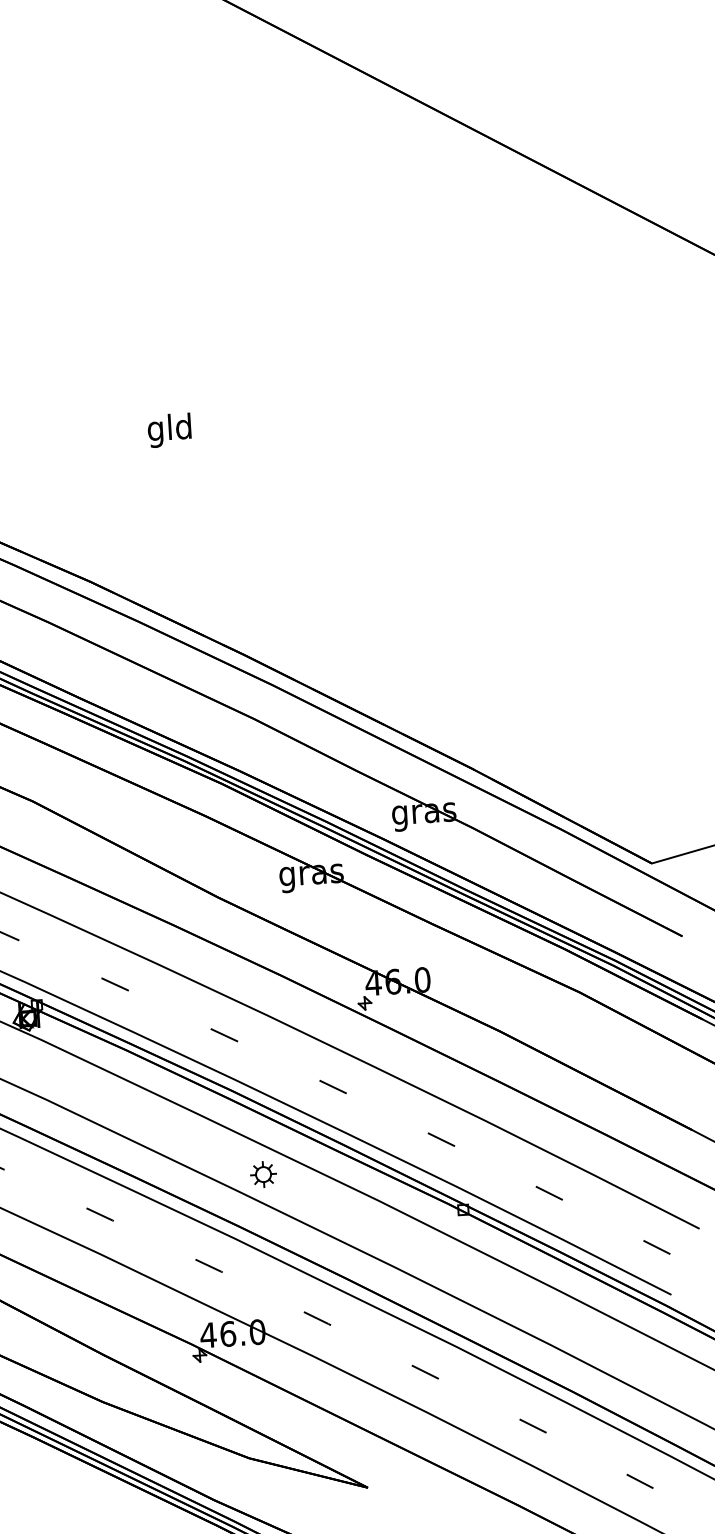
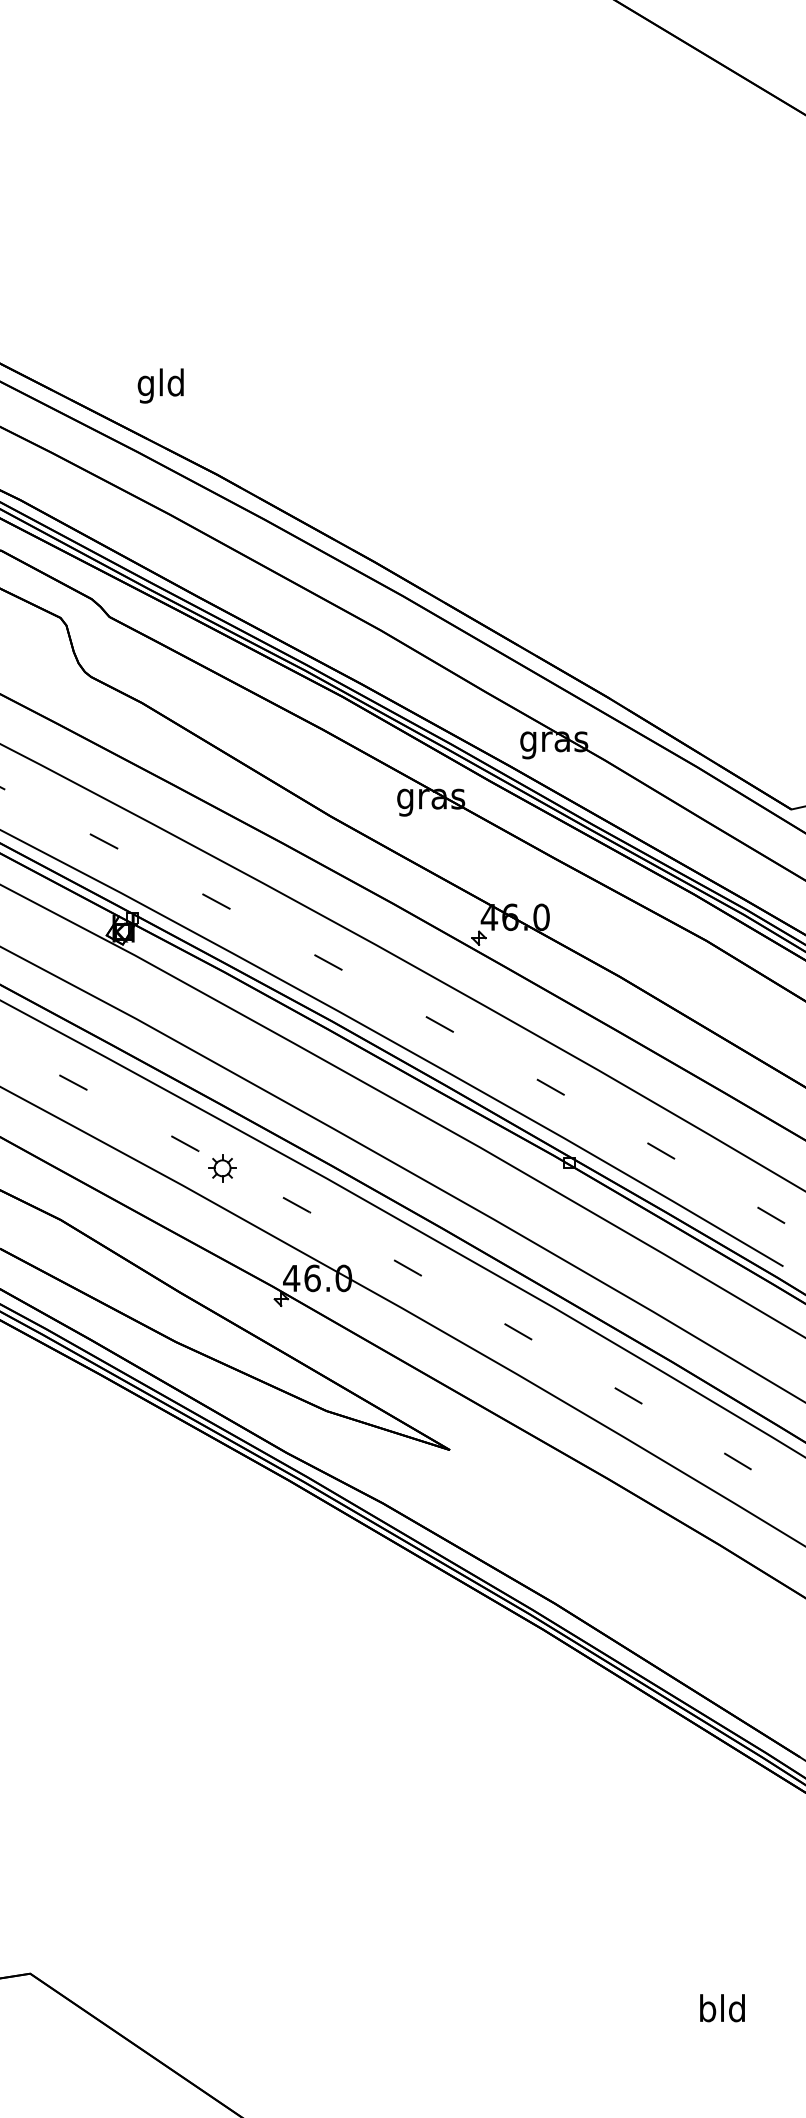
text: (169, 429) -> (160, 385), moved
part: (263, 1174) -> (222, 1168), moved

